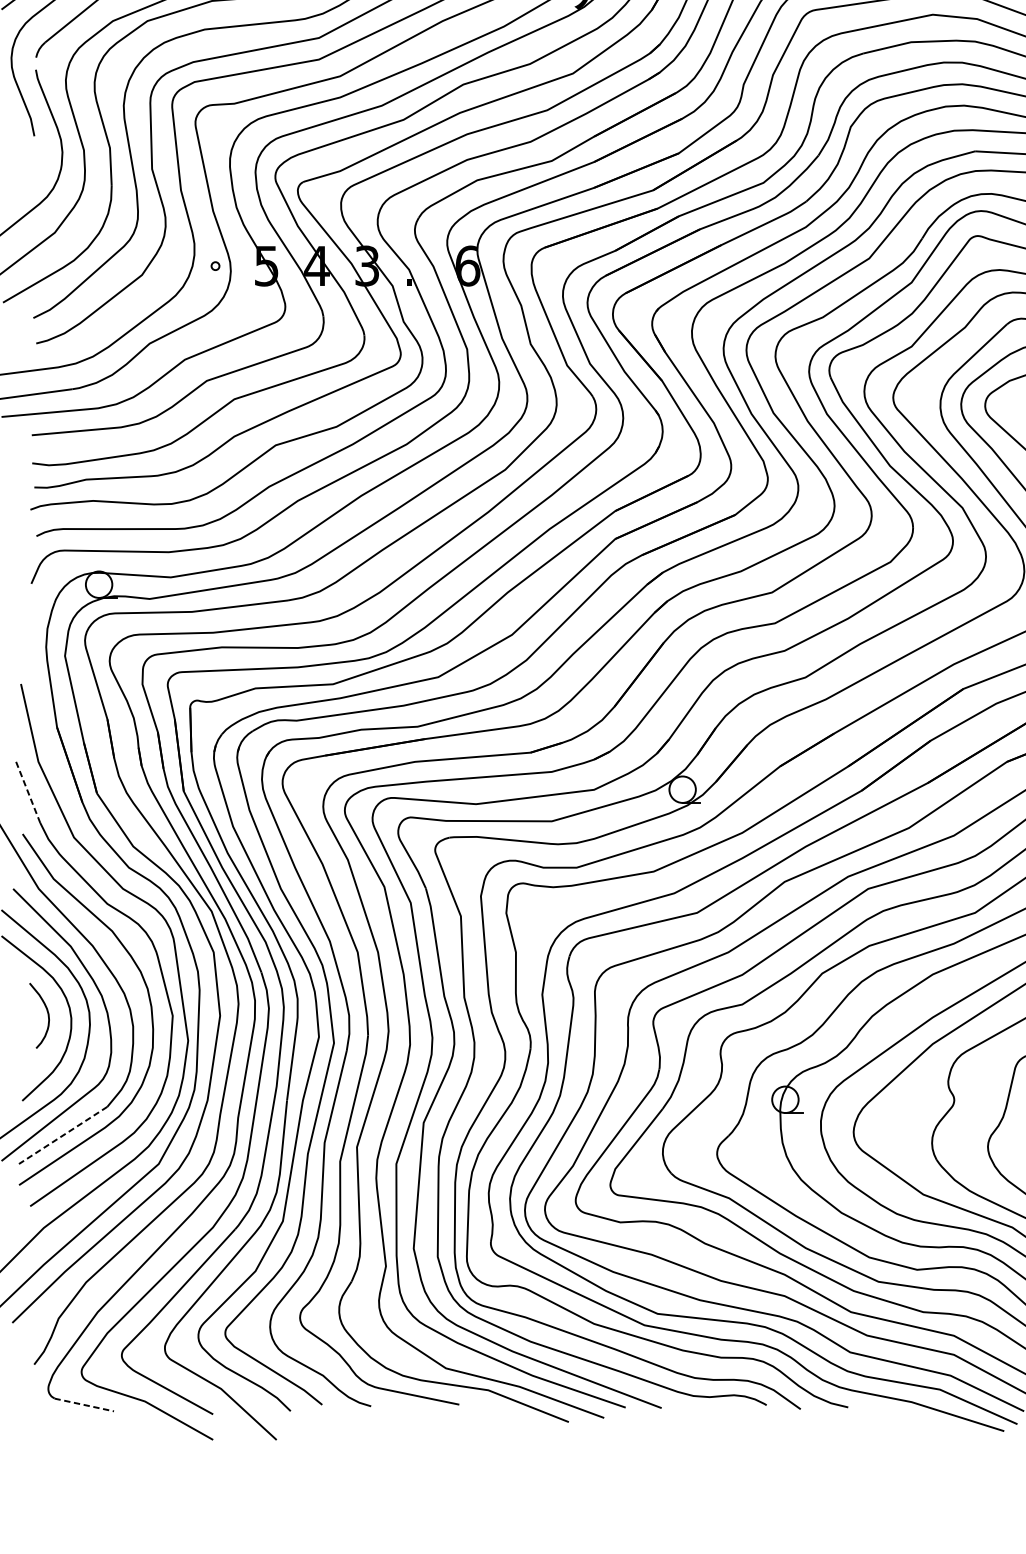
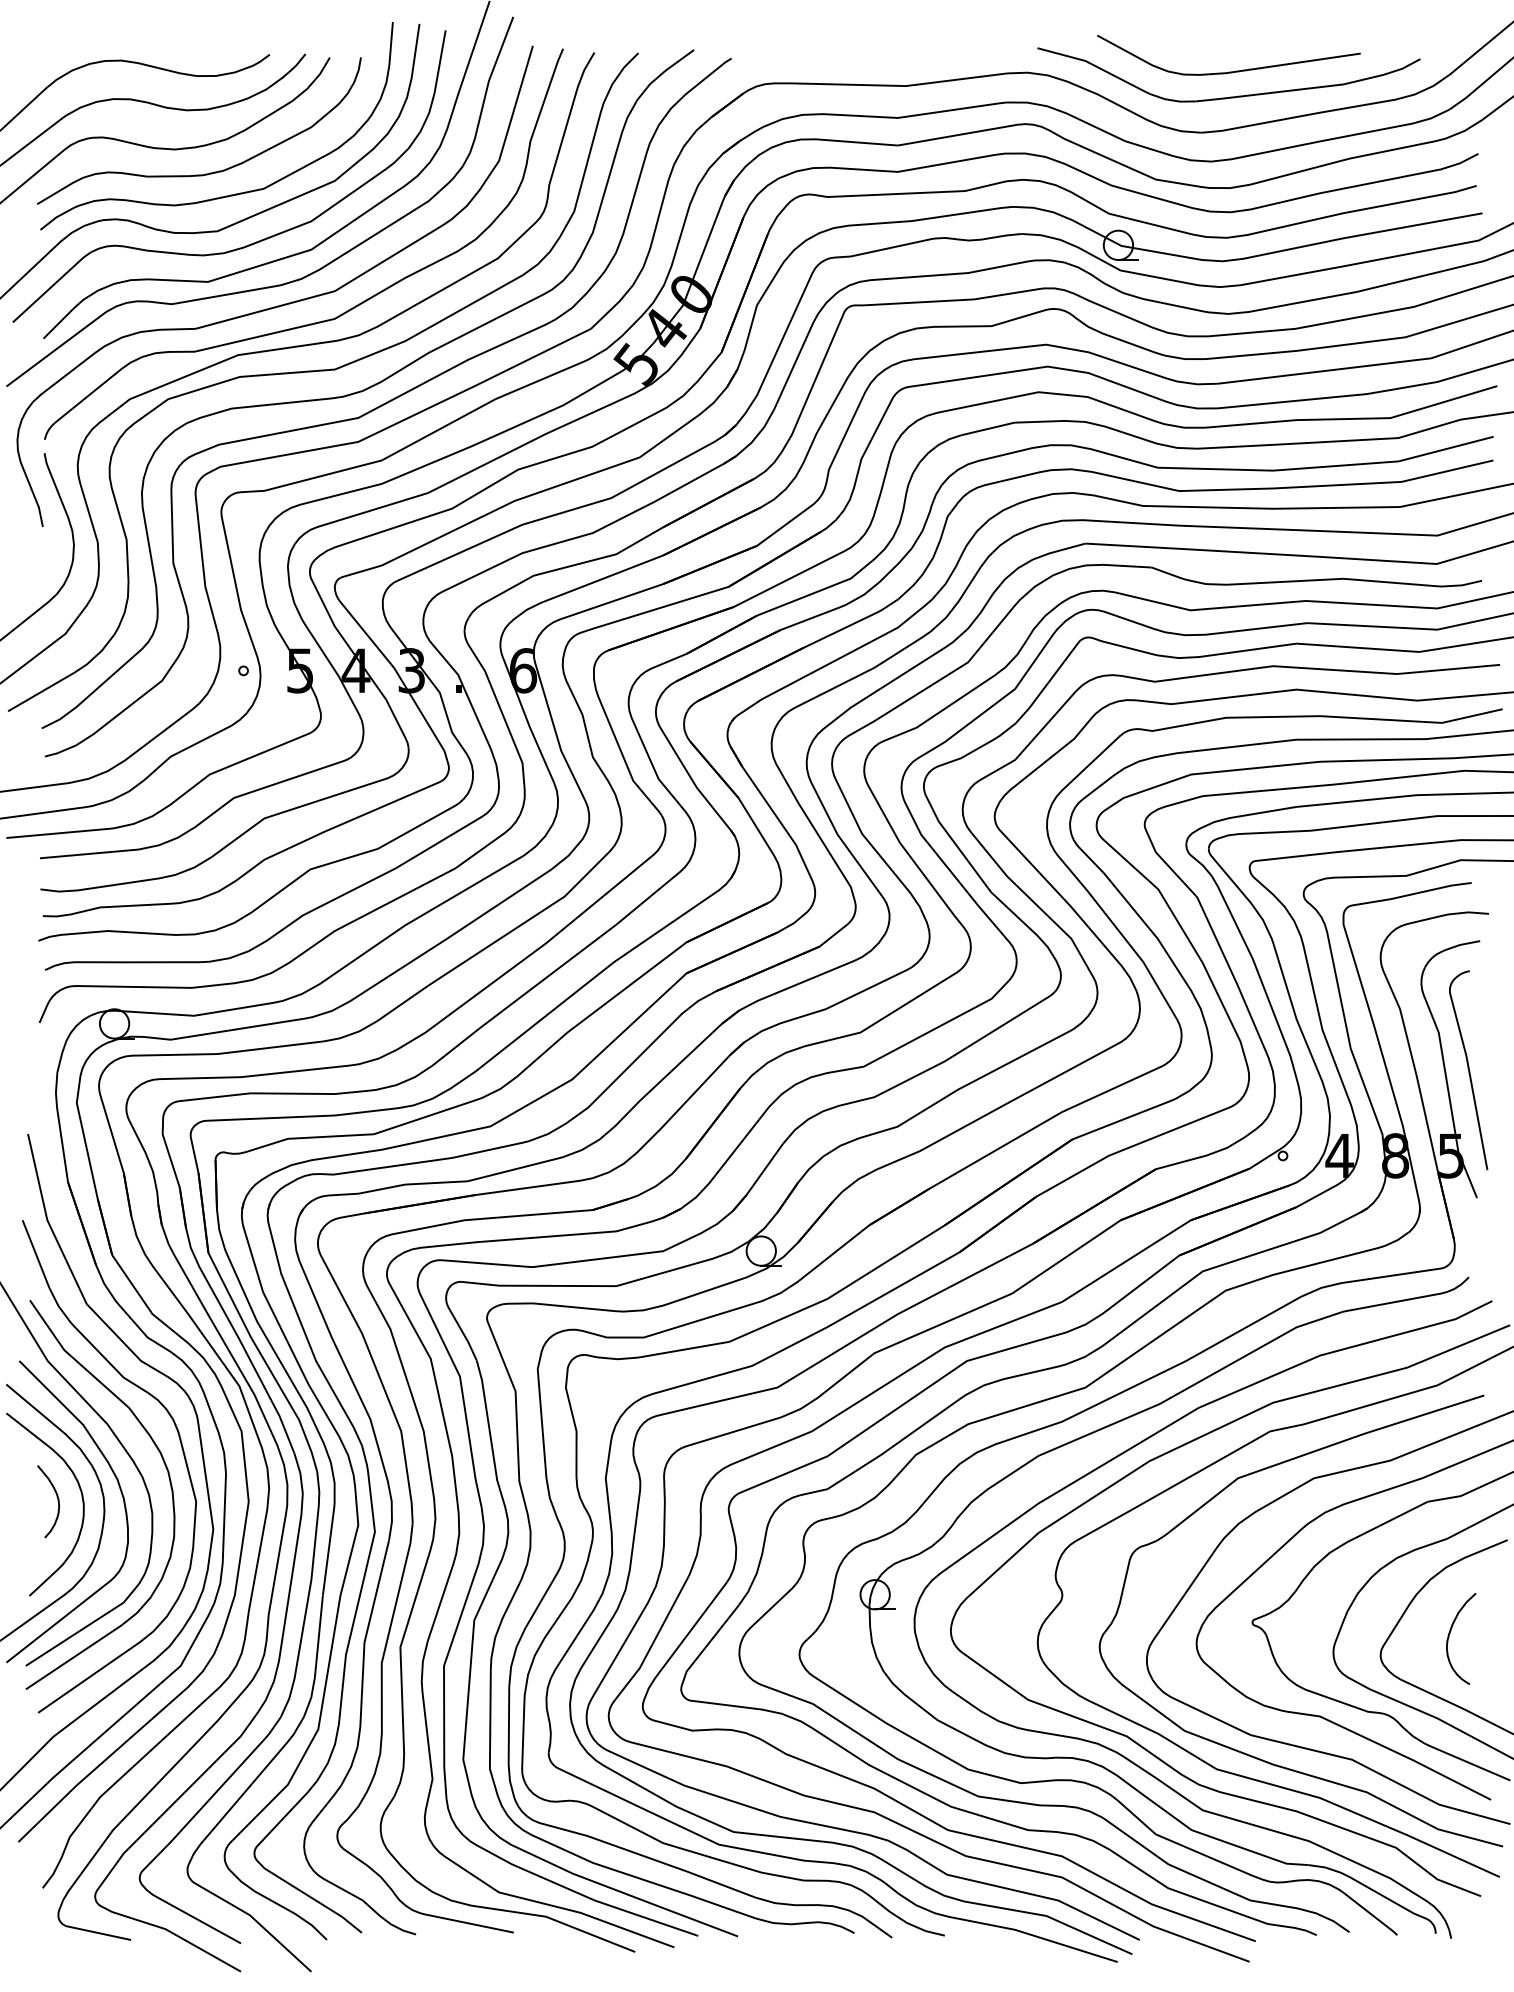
line: (28, 792) -> (36, 1254), dashed -> solid
line: (62, 1135) -> (74, 1634), dashed -> solid
line: (82, 1404) -> (96, 1932), dashed -> solid

